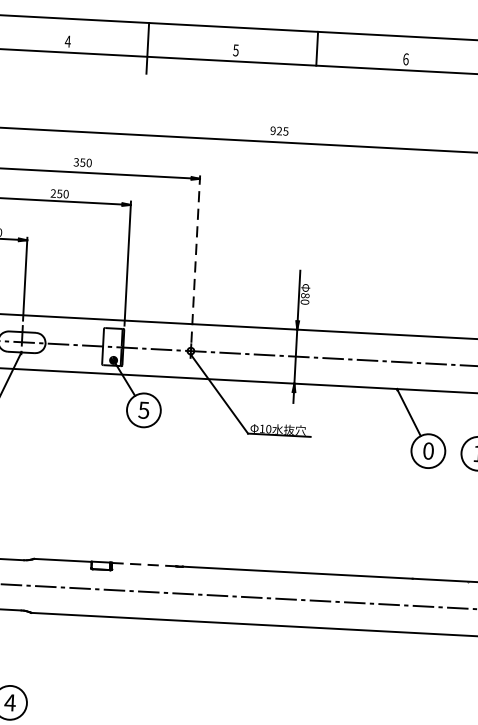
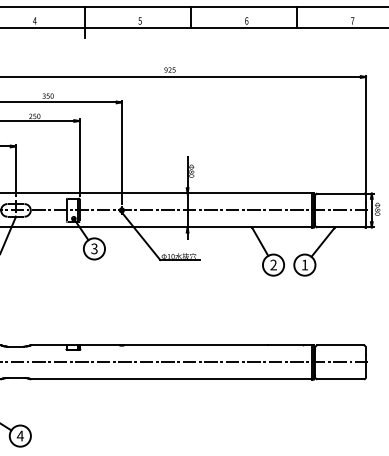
line: (195, 258) -> (121, 152), dashed -> solid
text: (144, 409) -> (94, 248), 5 -> 3
text: (428, 450) -> (273, 264), 0 -> 2
line: (143, 564) -> (99, 345), dashed -> solid

